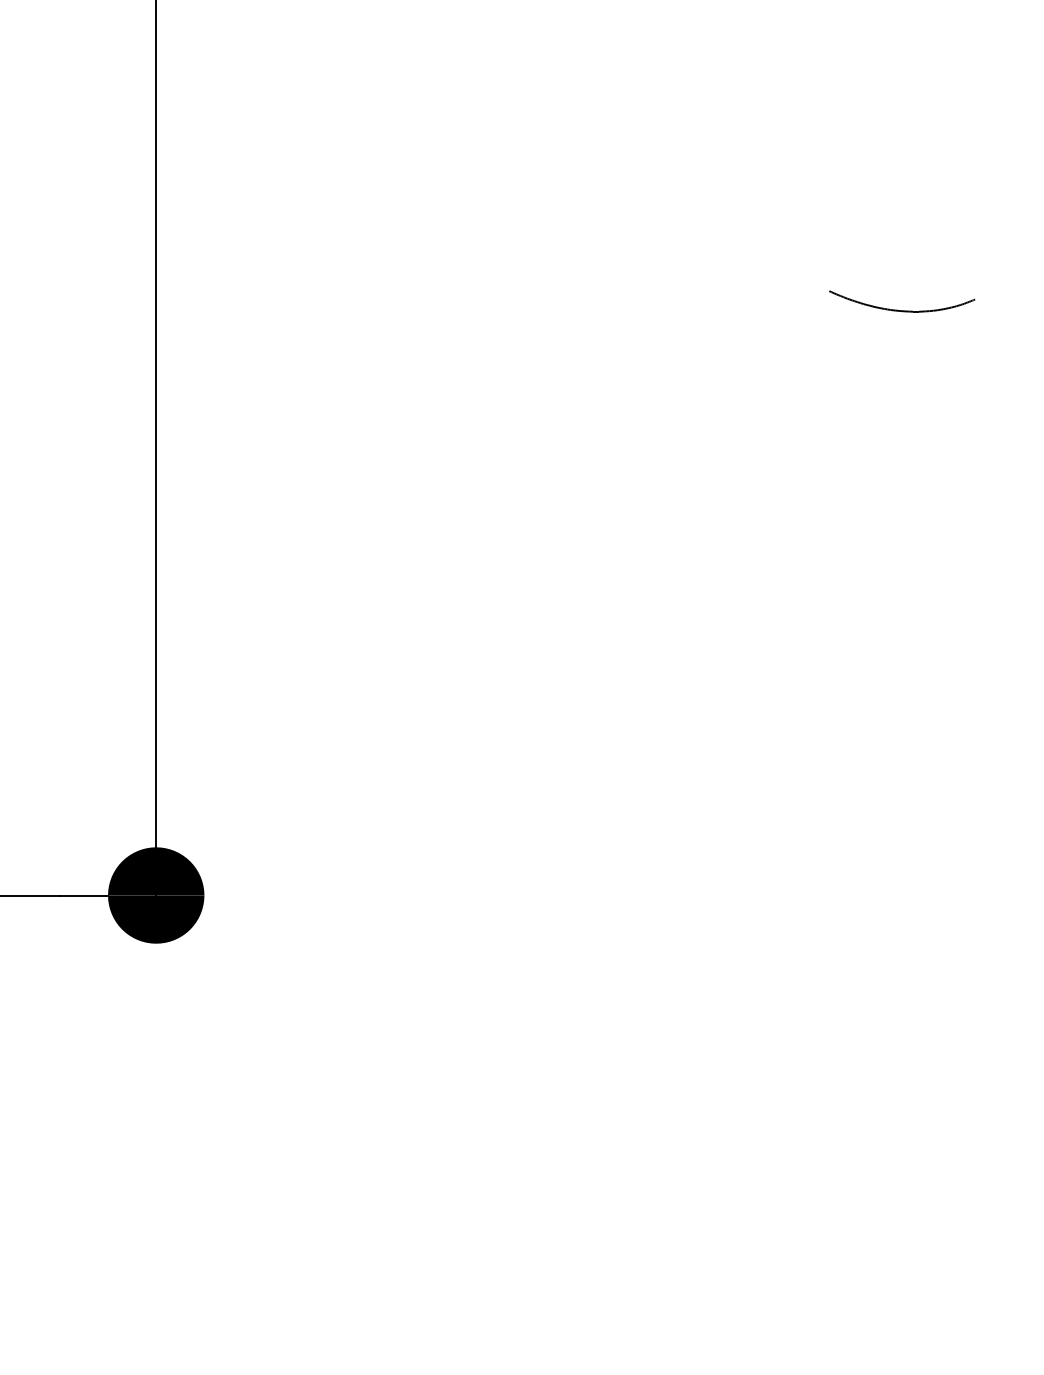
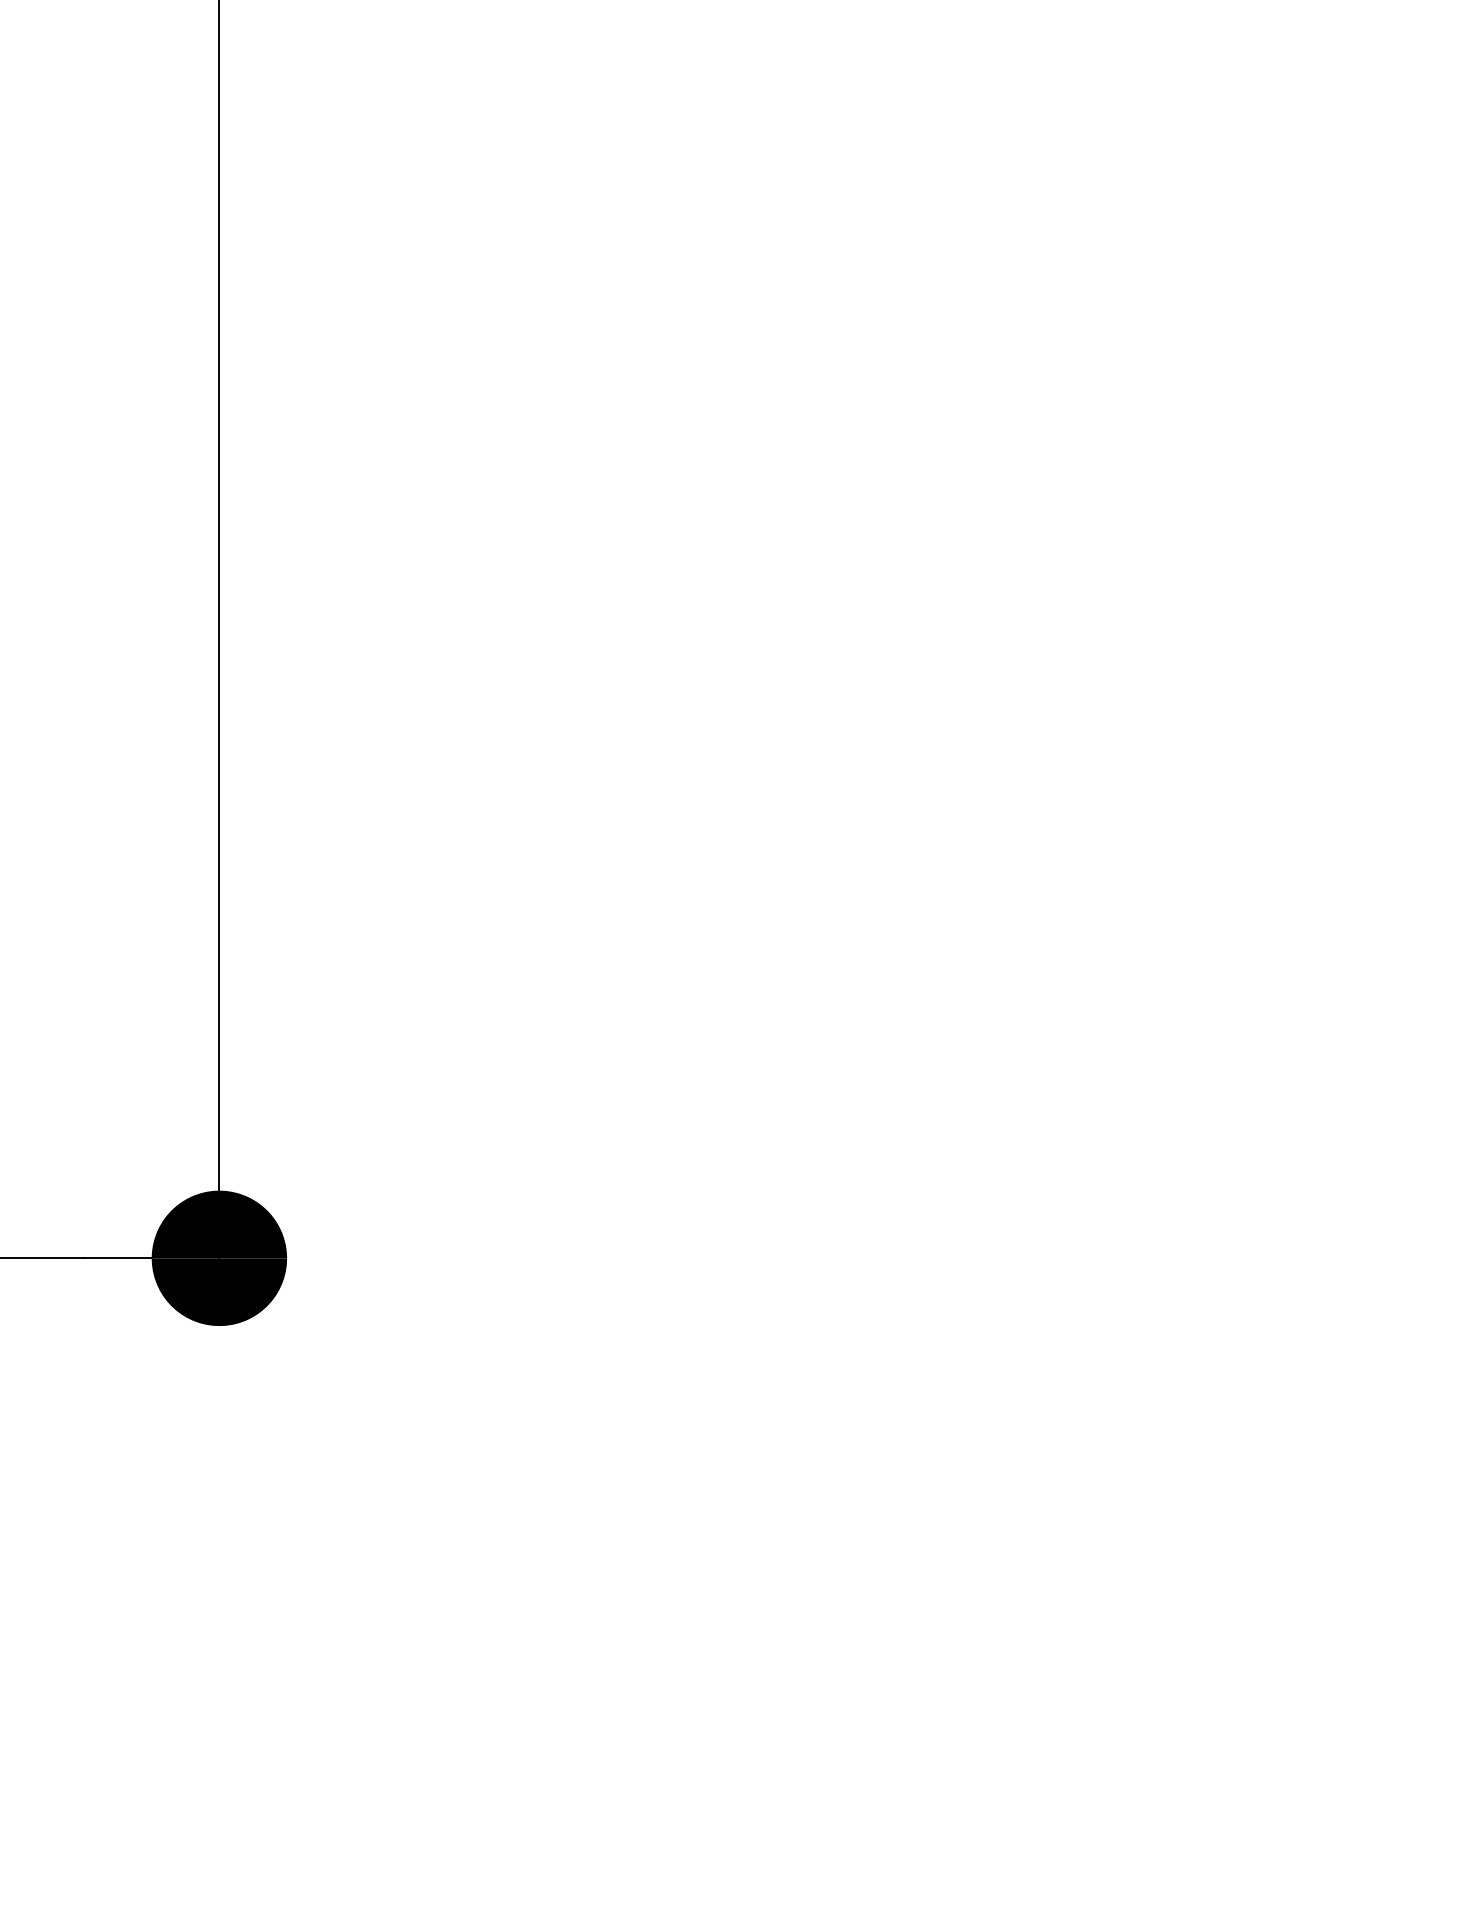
part: (899, 310) -> (1264, 435), removed

